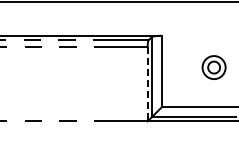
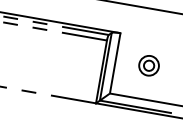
part: (213, 67) -> (148, 65), moved
line: (147, 84) -> (101, 72), dashed -> solid

